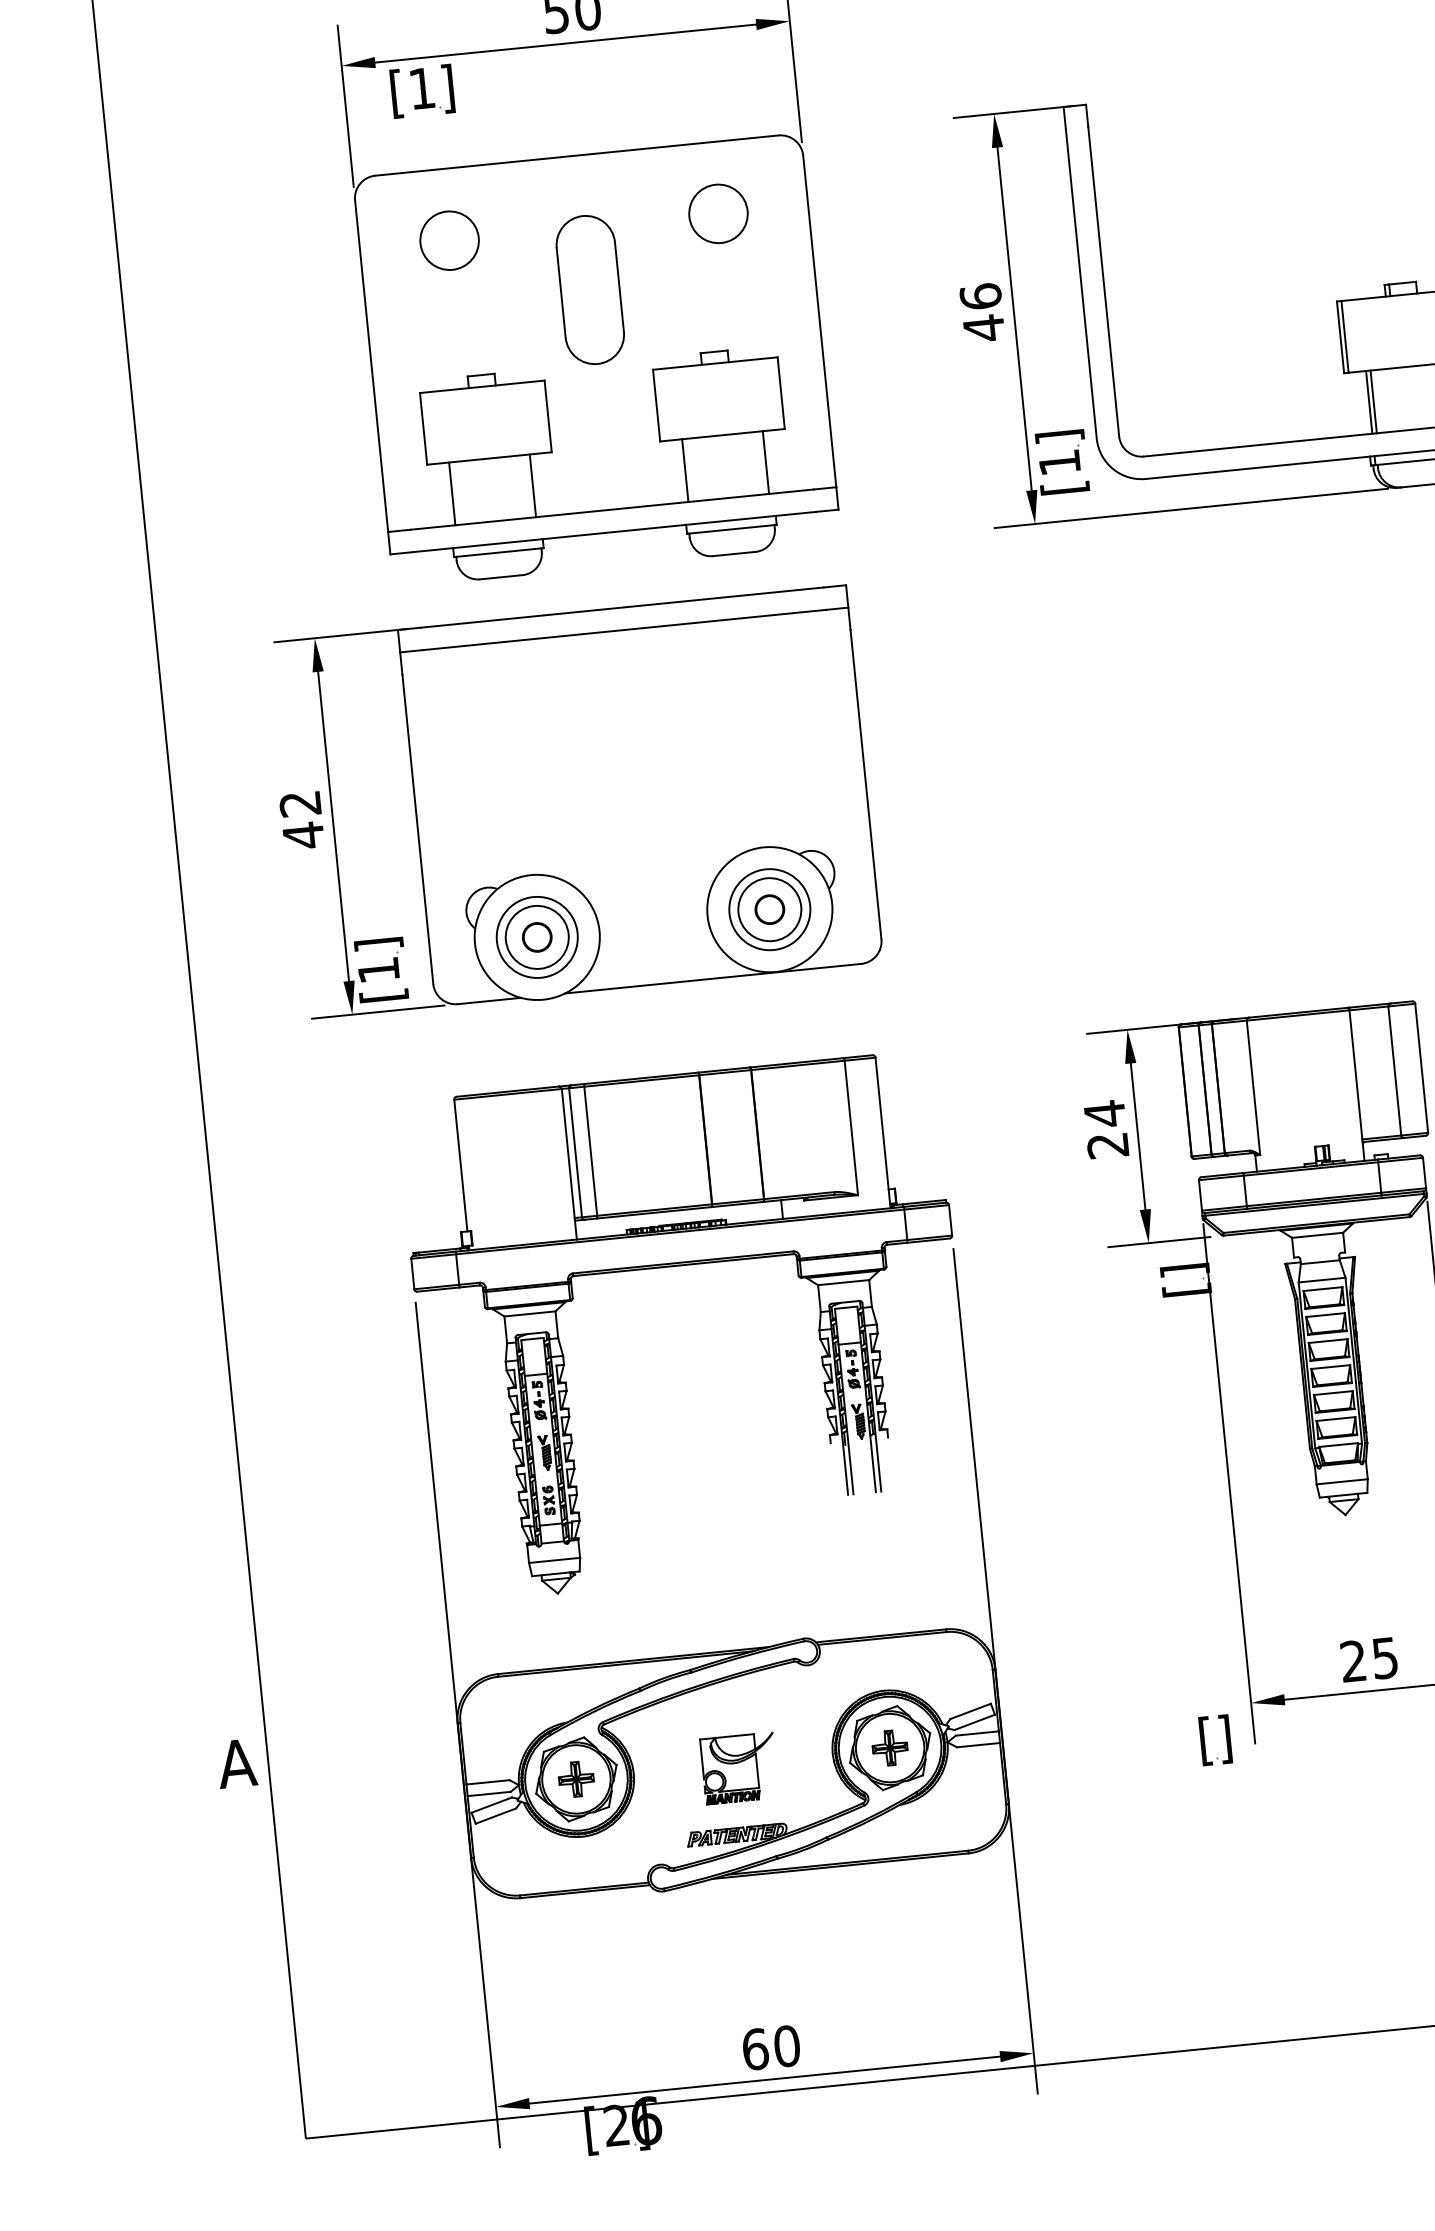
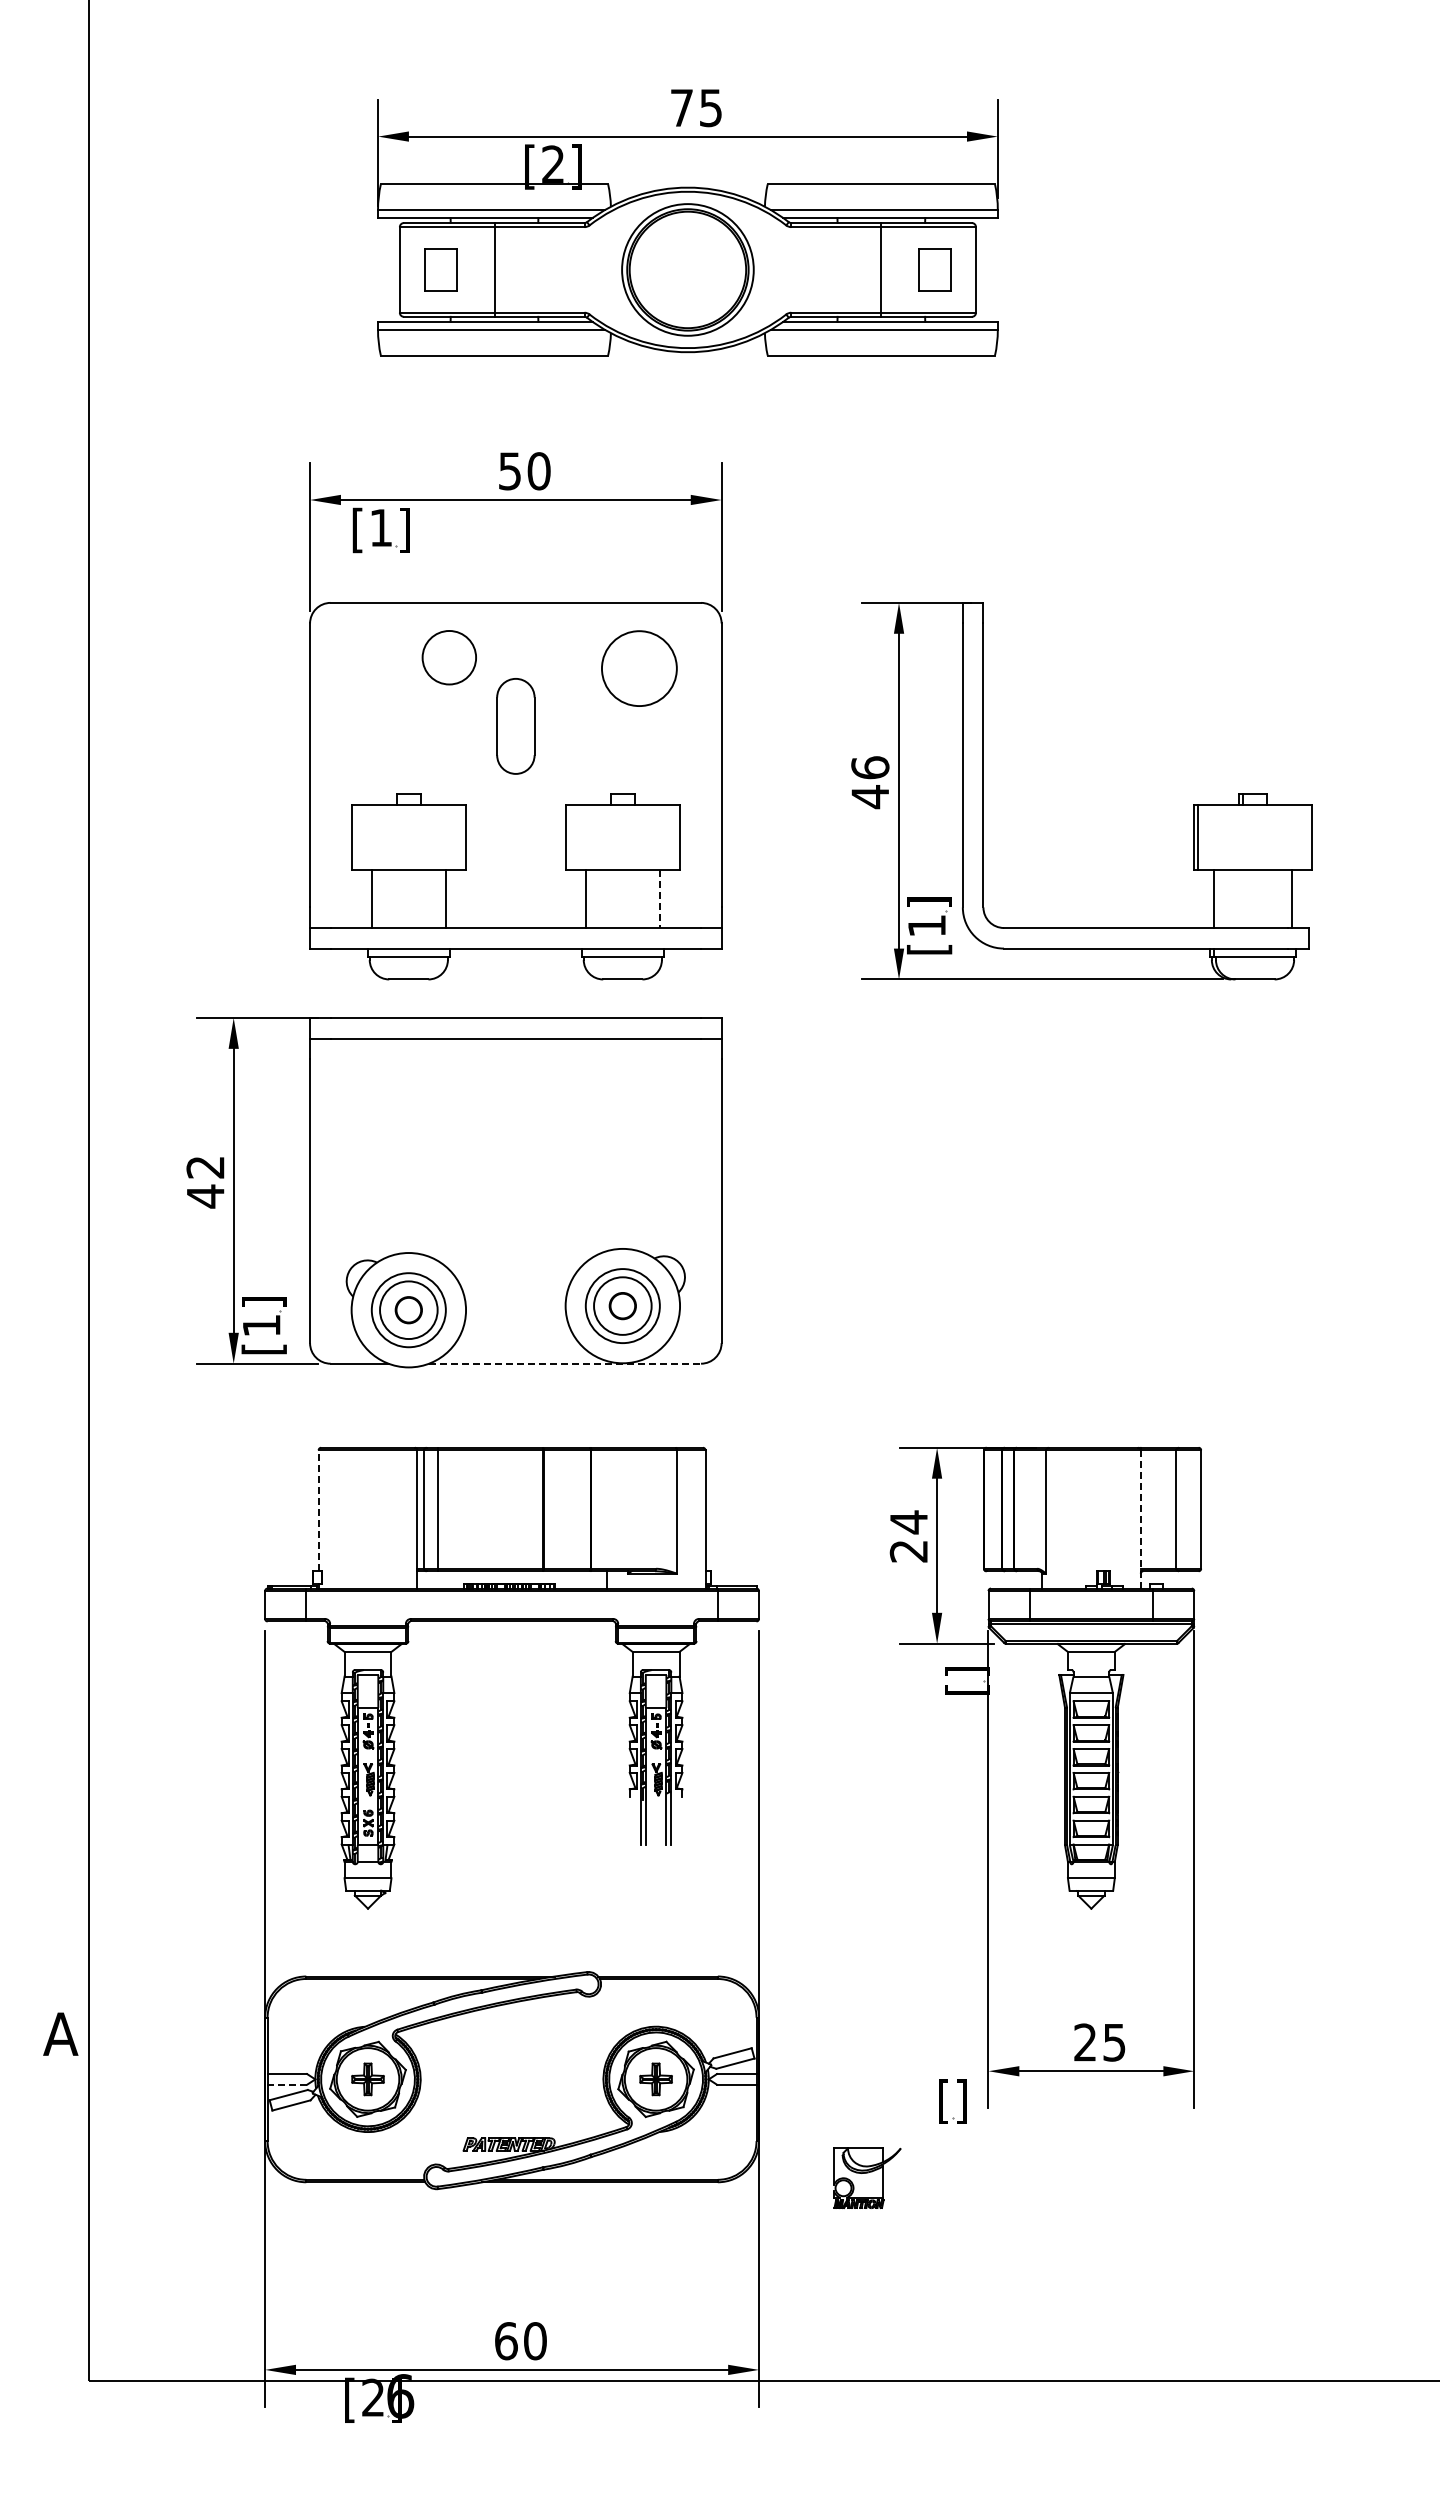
circle: (717, 213) -> (638, 668), size x1.4
circle: (448, 240) -> (448, 657), moved
part: (589, 290) -> (515, 726), size x0.7
line: (1374, 402) -> (1218, 899), removed
line: (765, 462) -> (659, 899), solid -> dashed
line: (713, 978) -> (565, 1363), solid -> dashed
line: (1356, 1084) -> (1140, 1518), solid -> dashed
line: (460, 1165) -> (318, 1510), solid -> dashed
part: (739, 1768) -> (867, 2178), moved
line: (489, 1793) -> (287, 2084), solid -> dashed

